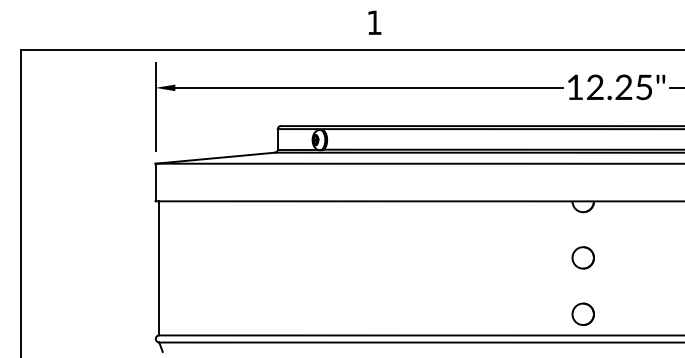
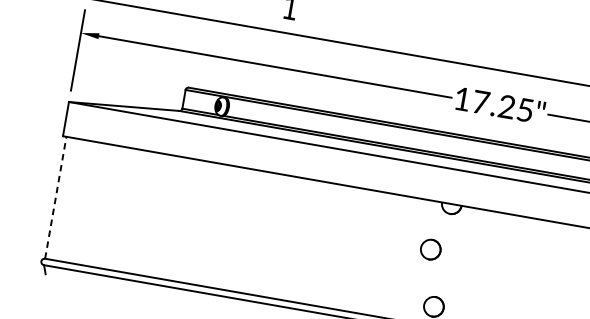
text: (595, 86) -> (481, 101), 12.25" -> 17.25"
part: (582, 257) -> (430, 249), moved
line: (159, 267) -> (56, 197), solid -> dashed

